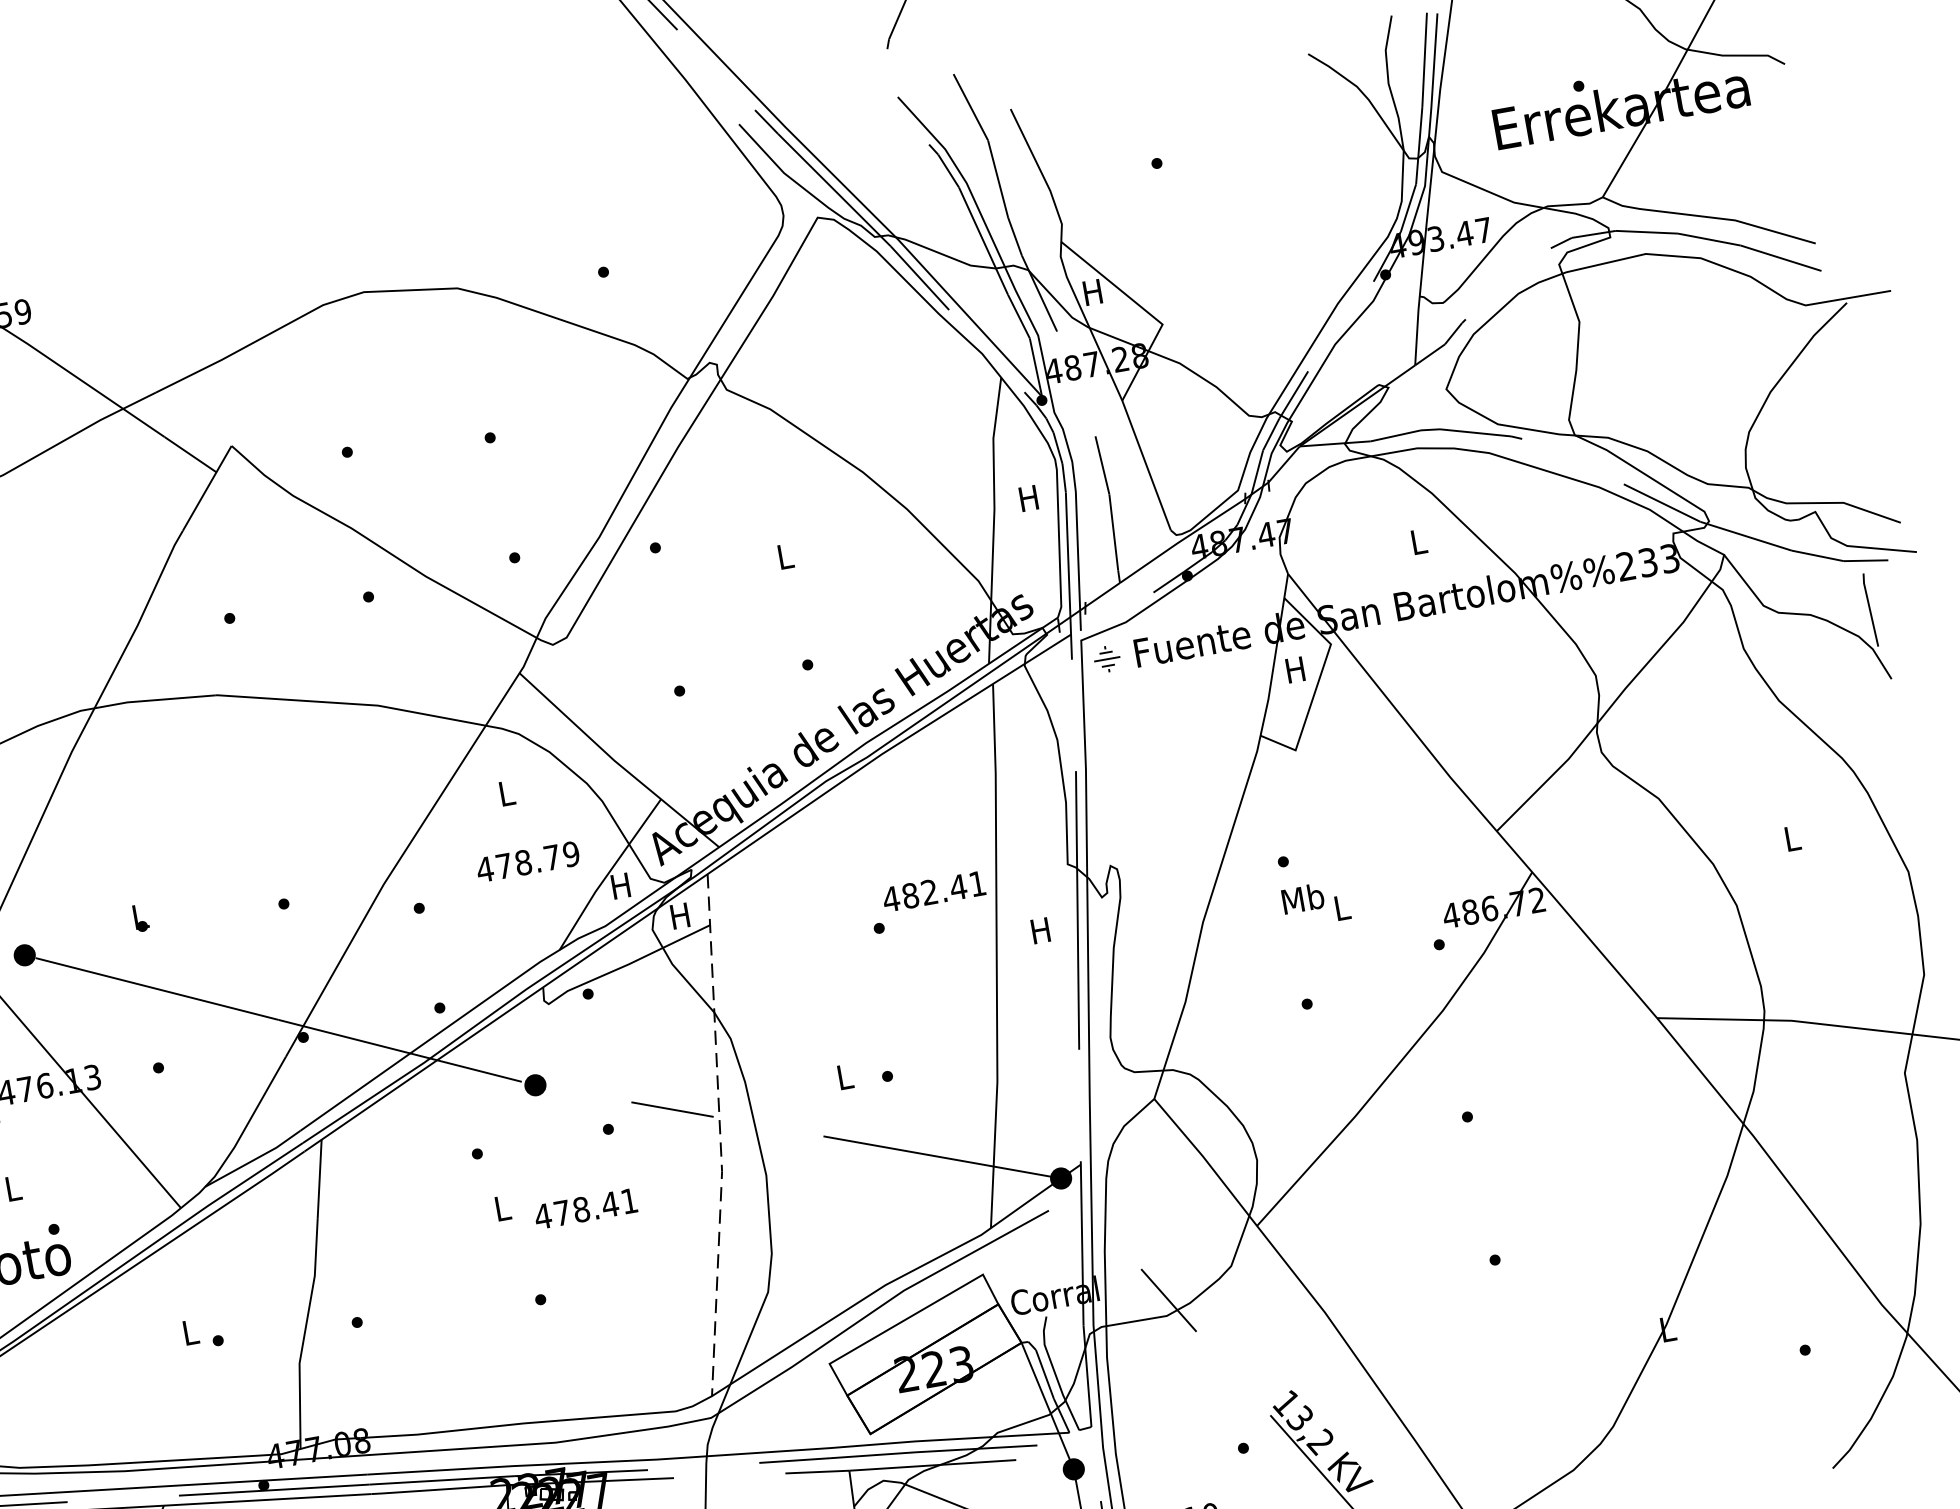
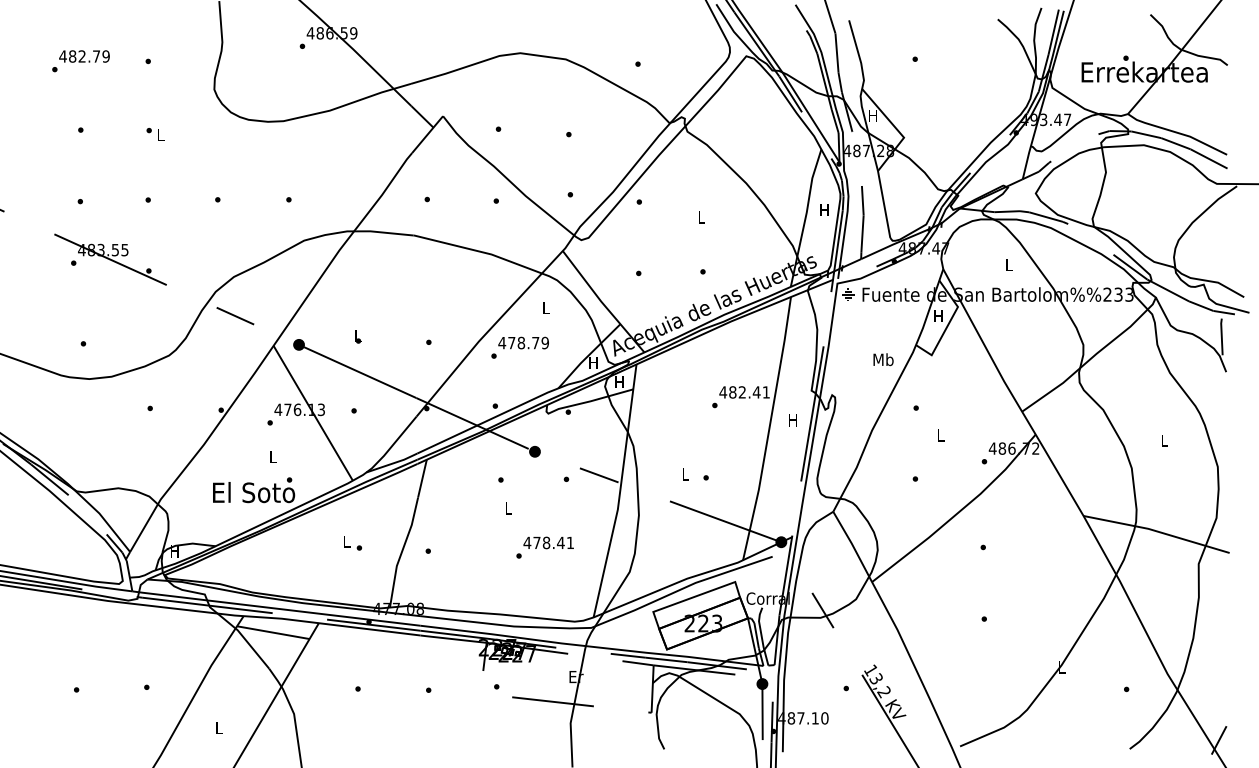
text: (527, 860) -> (523, 342), moved
text: (1302, 898) -> (883, 359), moved
line: (721, 1136) -> (620, 492), dashed -> solid
text: (585, 1208) -> (548, 542), moved

